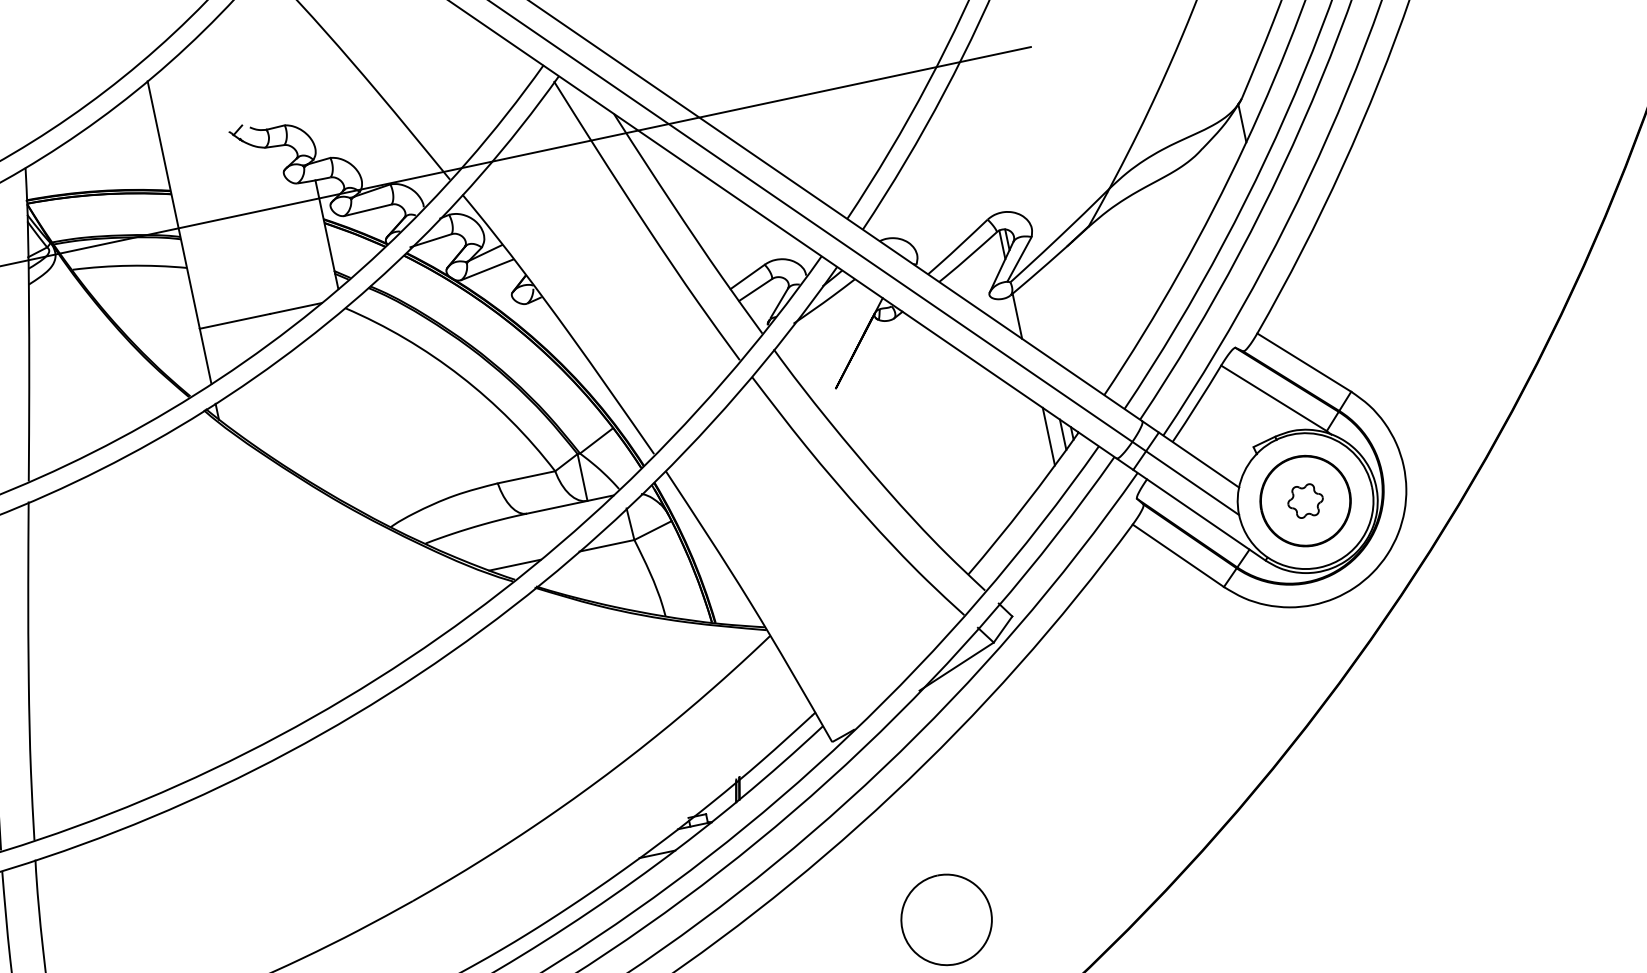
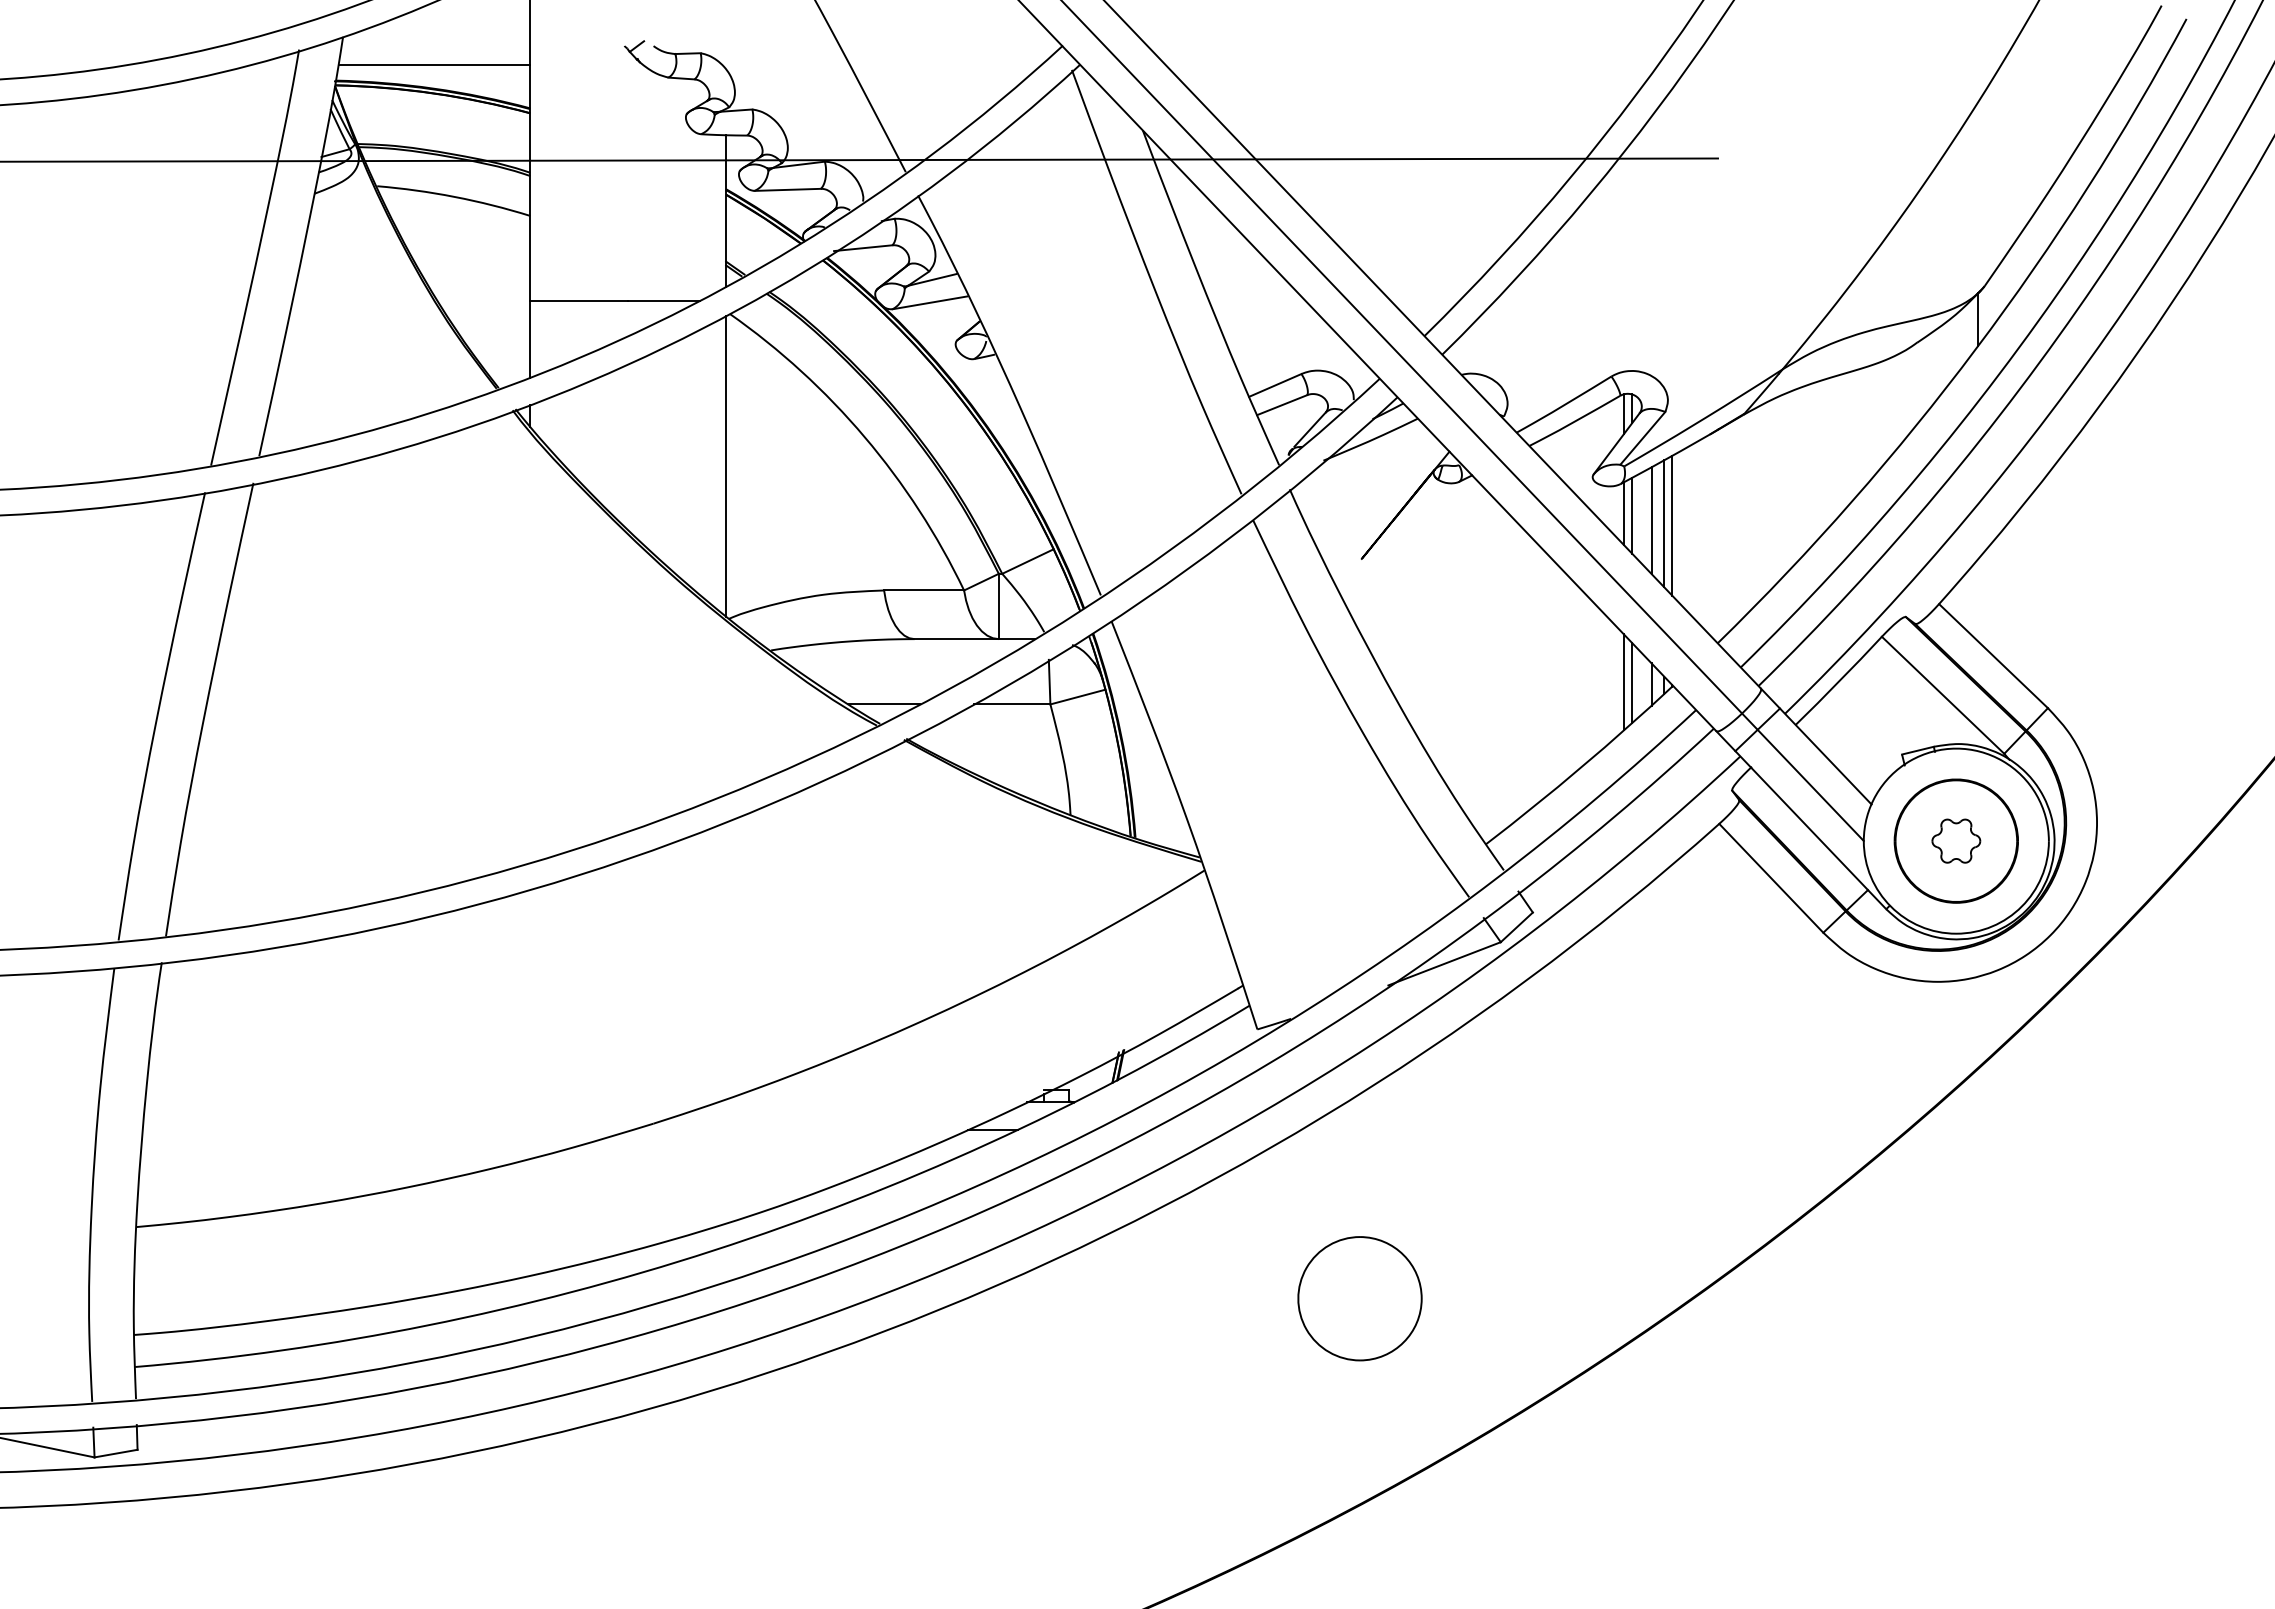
line: (95, 174) -> (434, 65), added
line: (1023, 316) -> (1632, 515), added
line: (1038, 316) -> (1651, 520), added
line: (1047, 317) -> (1664, 523), added
line: (1054, 317) -> (1672, 525), added
line: (365, 418) -> (726, 466), added
line: (1043, 437) -> (1624, 682), added

